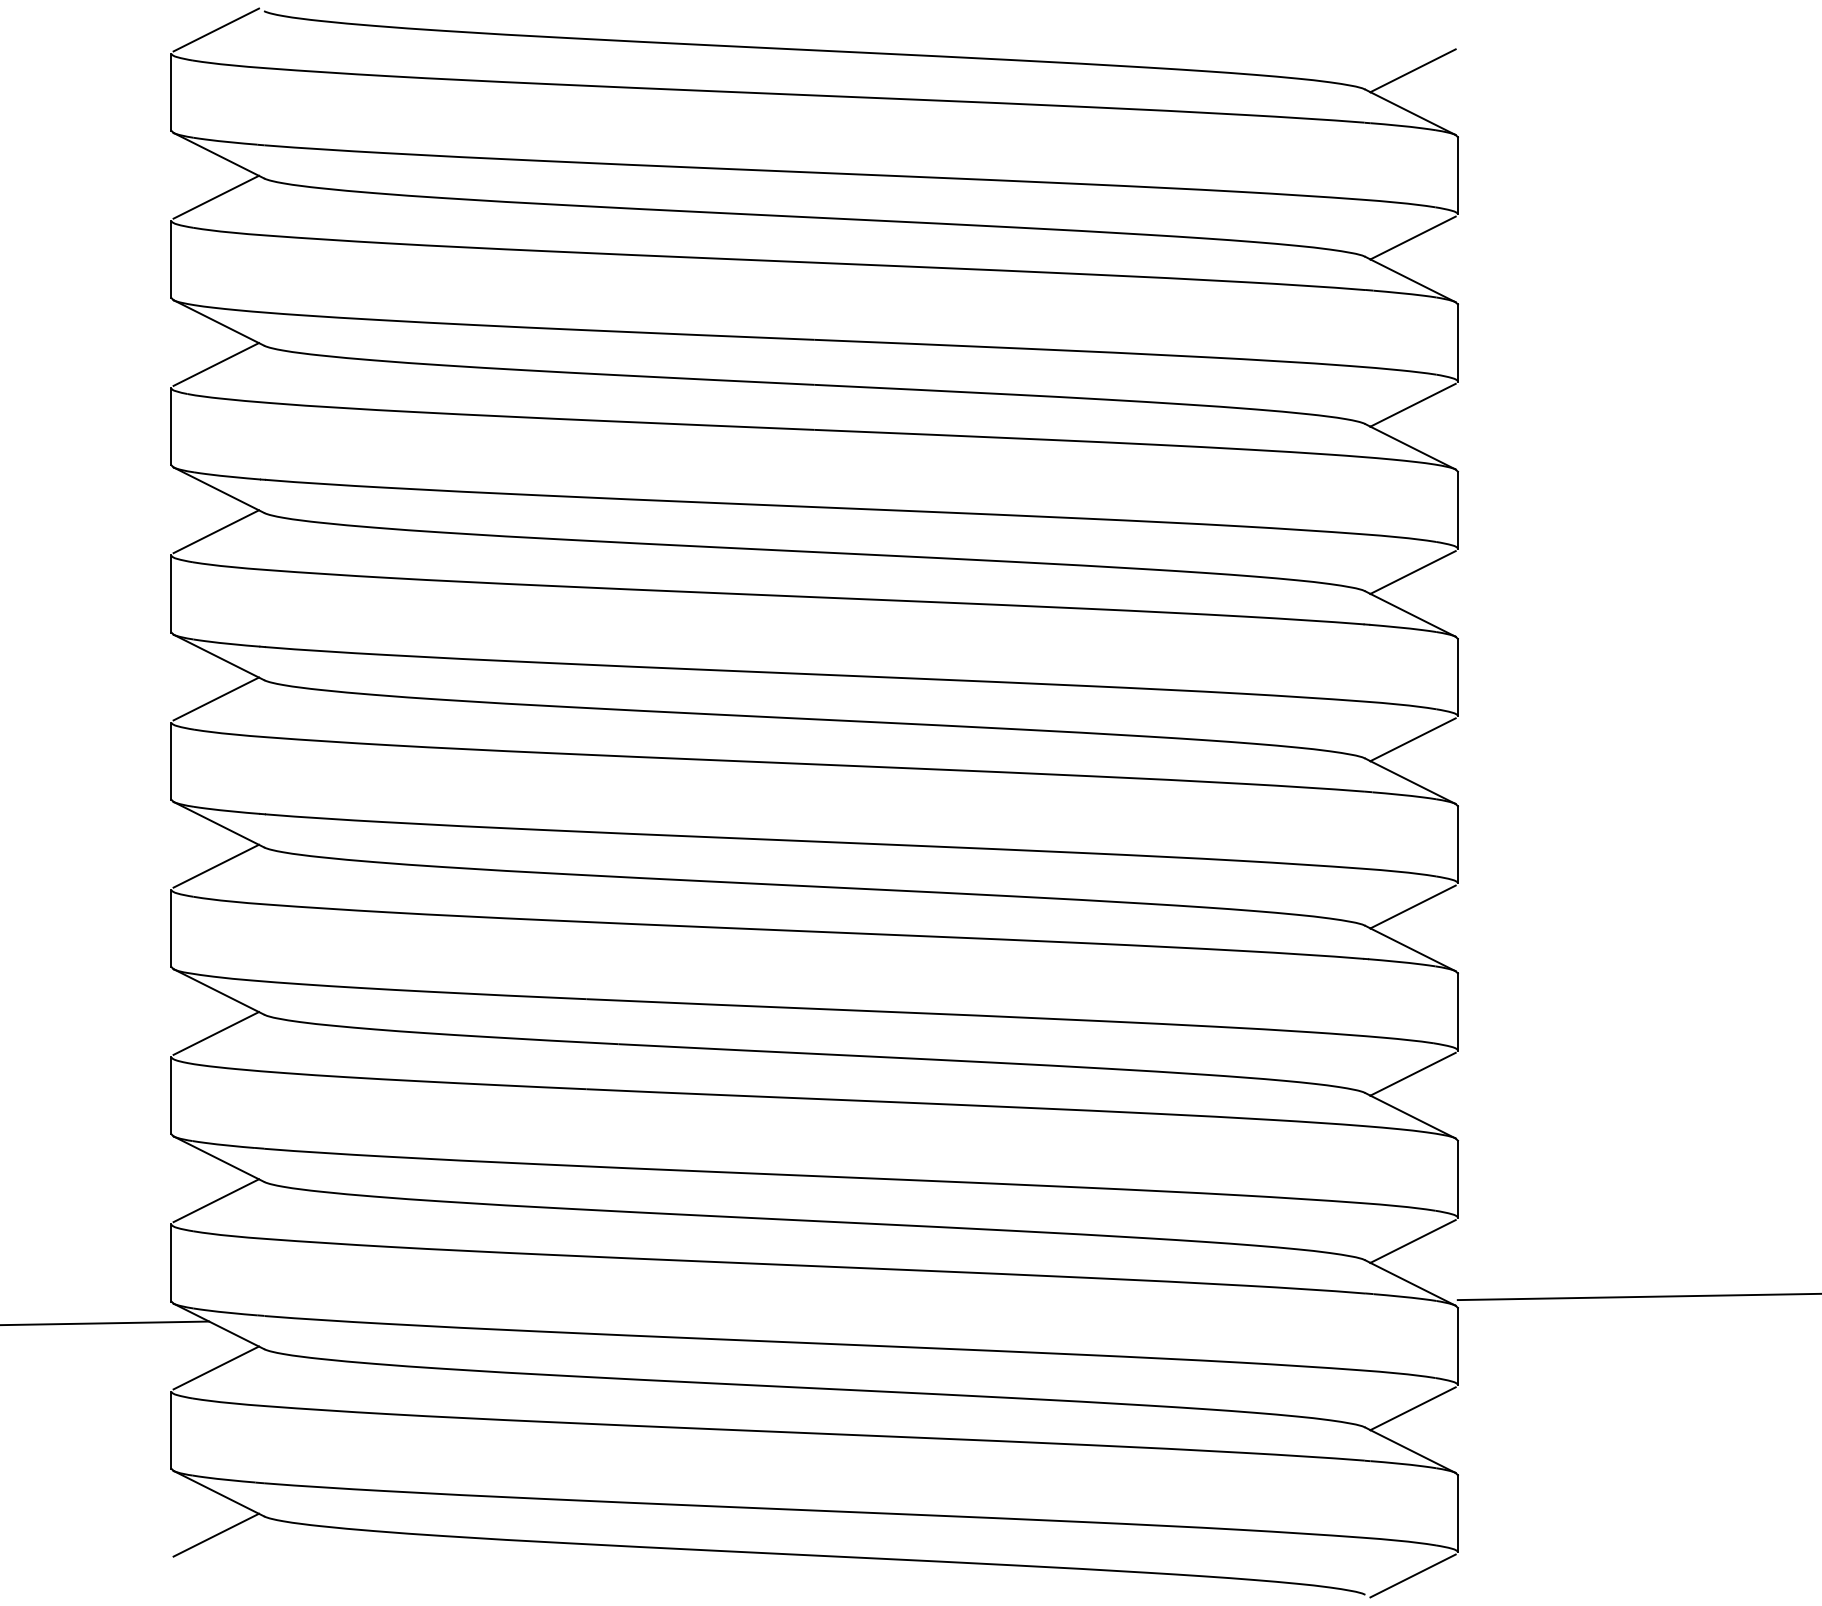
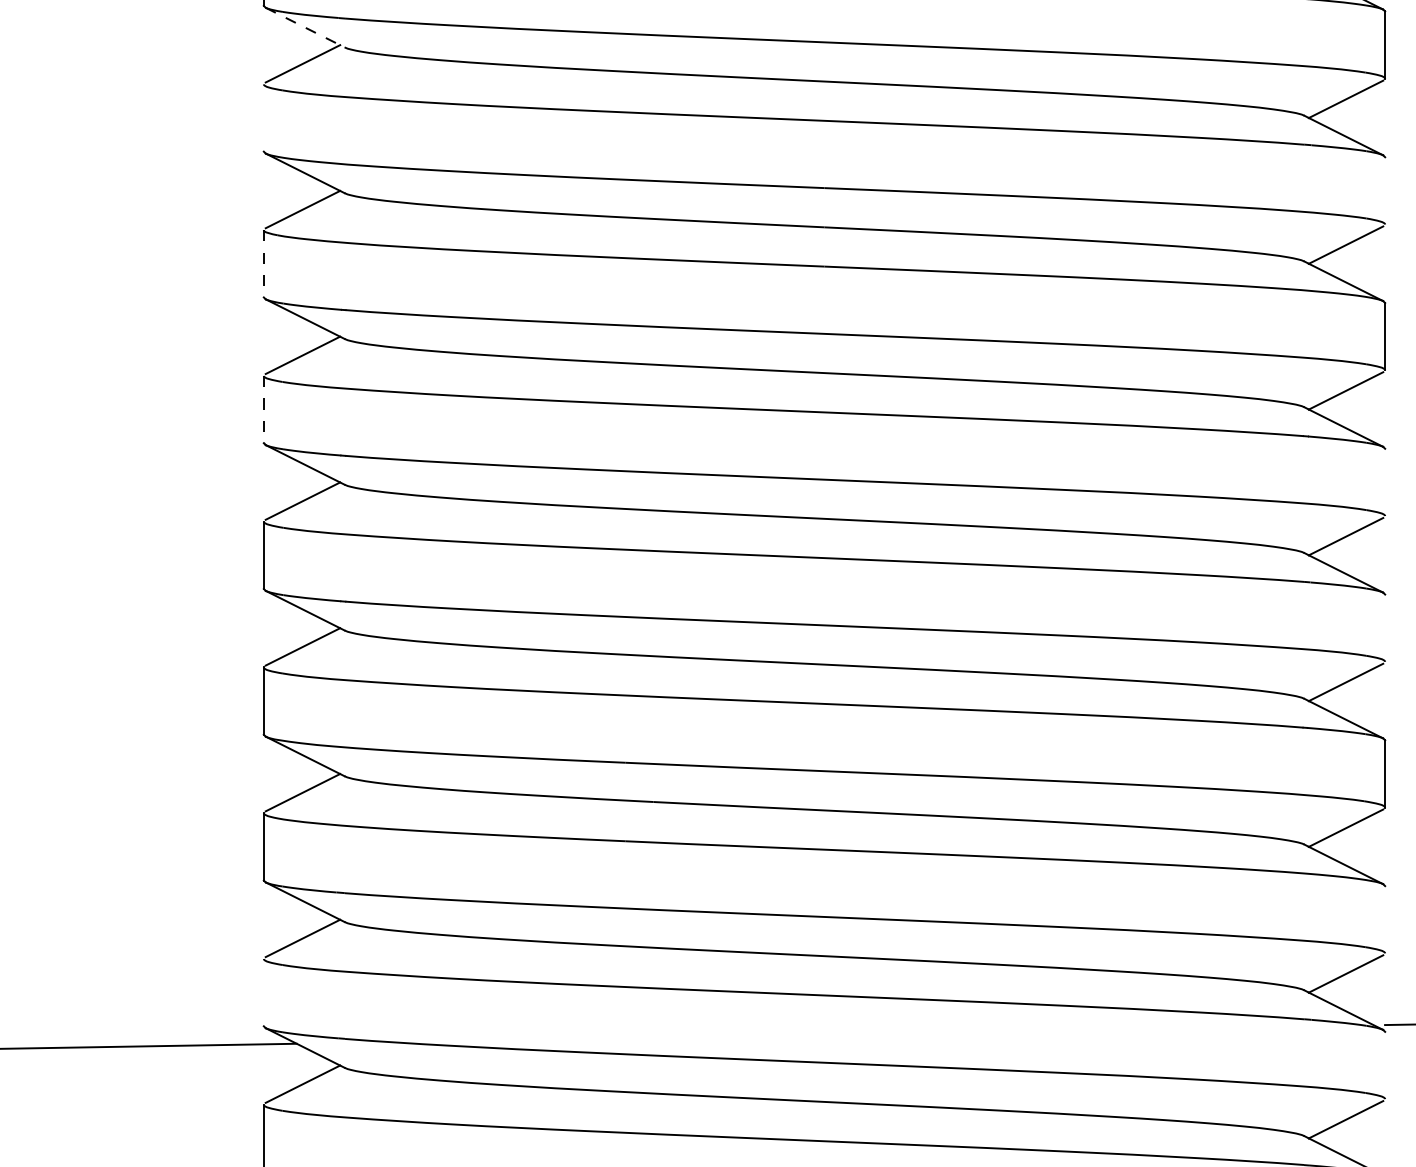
line: (218, 155) -> (304, 27), solid -> dashed
line: (171, 259) -> (263, 118), removed
line: (1457, 342) -> (1384, 190), removed
line: (171, 426) -> (263, 263), solid -> dashed
line: (171, 593) -> (263, 409), solid -> dashed
line: (1457, 677) -> (1384, 482), removed
line: (1457, 844) -> (1384, 627), removed
line: (1457, 1178) -> (1384, 919), removed
line: (171, 1262) -> (263, 992), removed
line: (1457, 1346) -> (1384, 1065), removed

